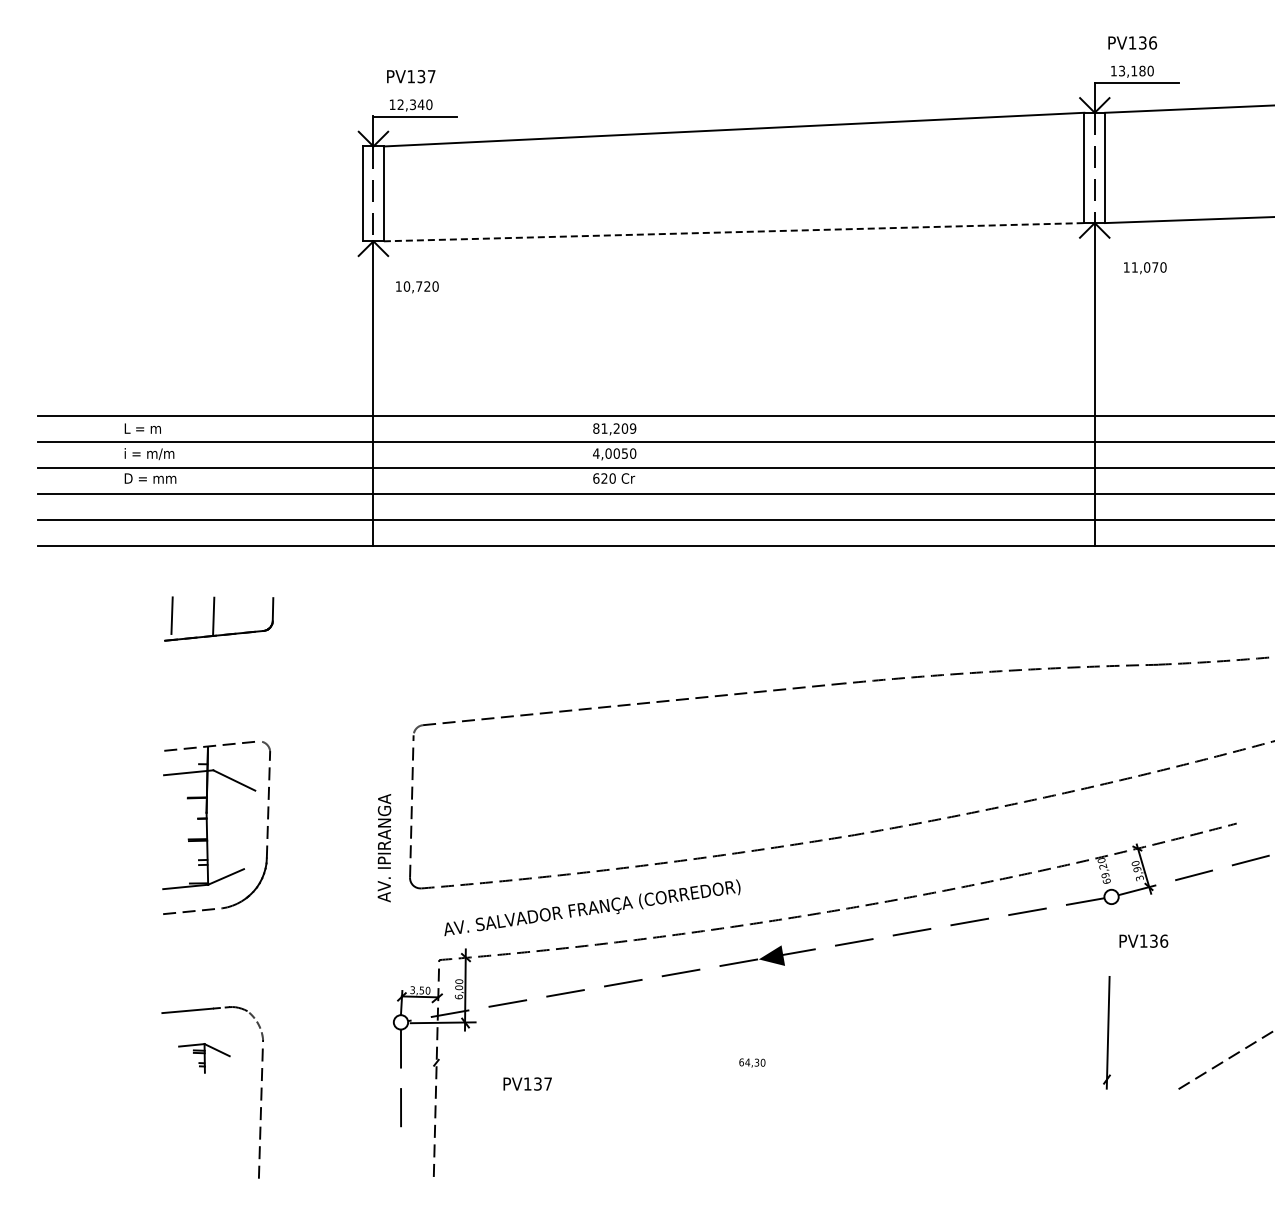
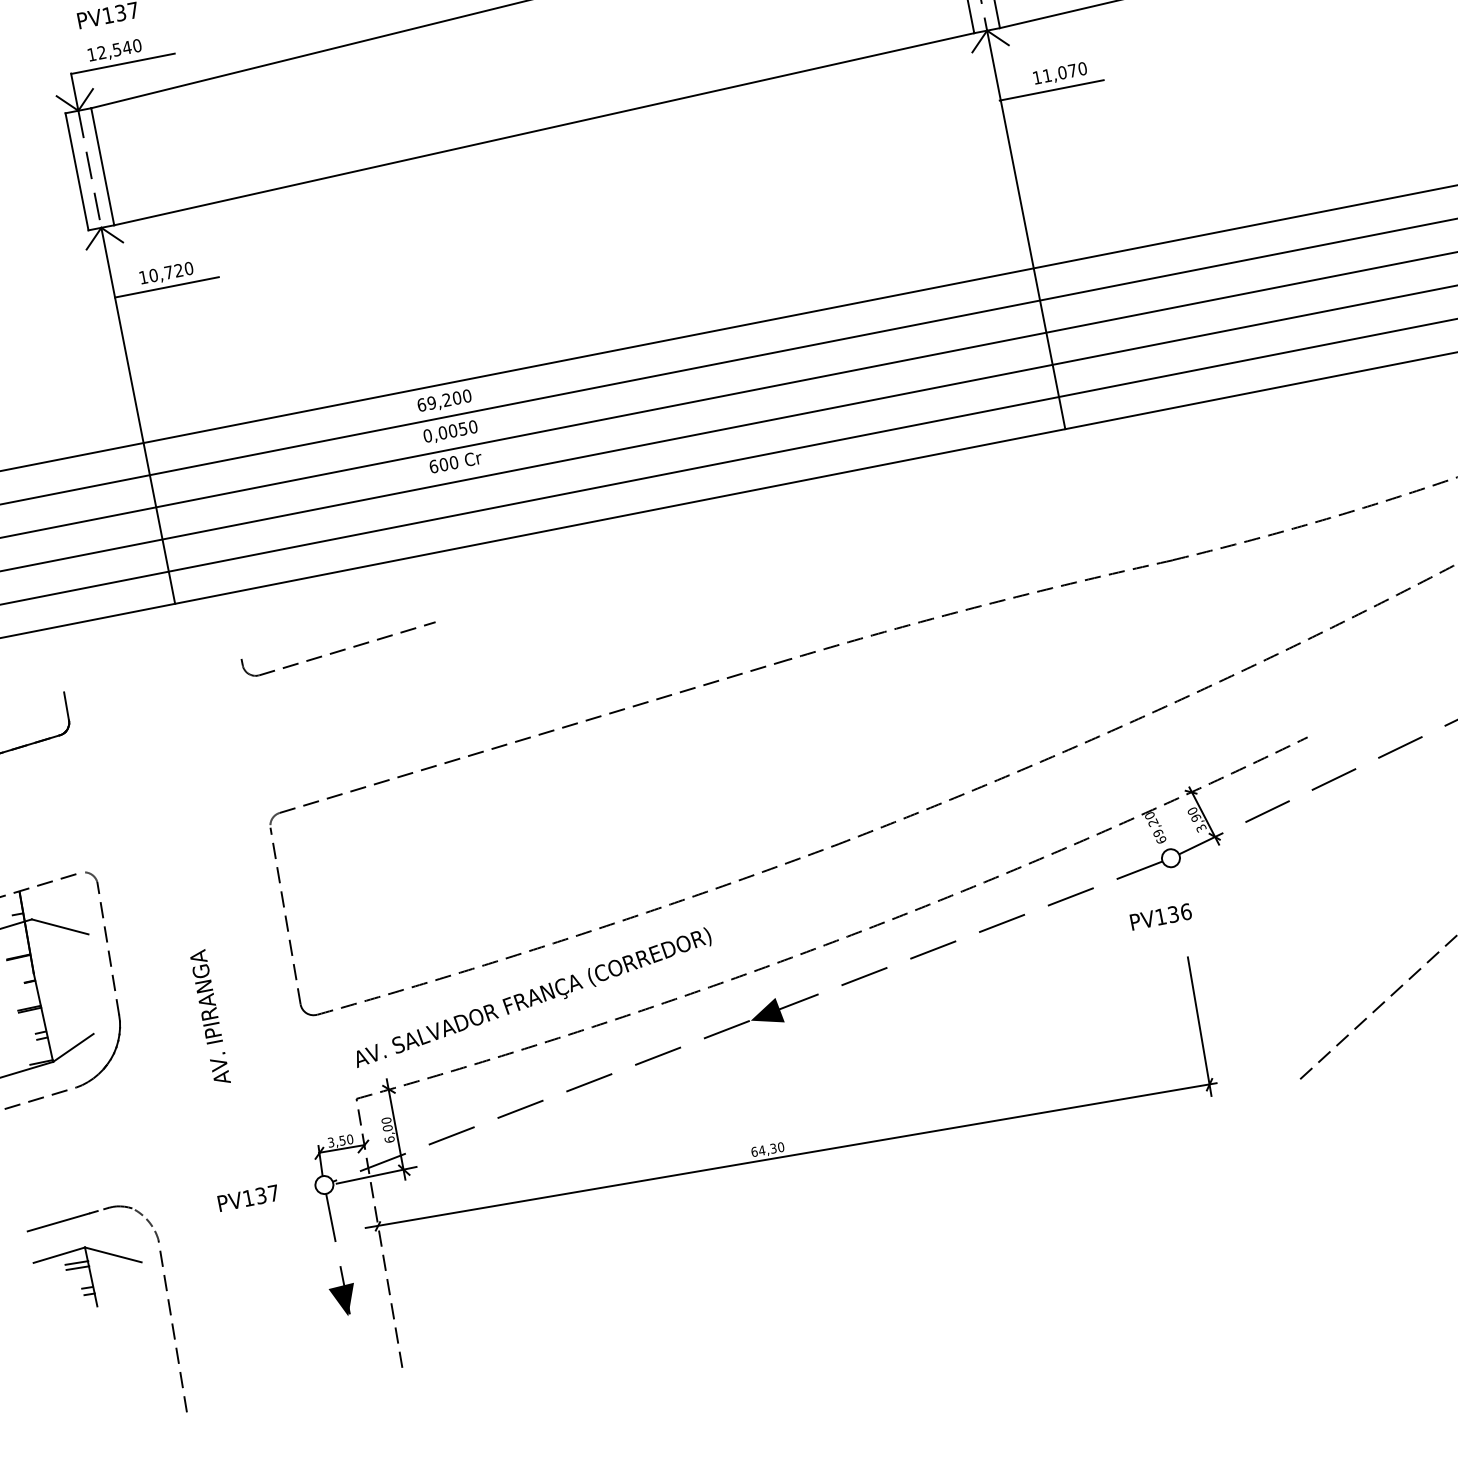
text: (412, 103) -> (116, 48), 12,340 -> 12,540
line: (734, 232) -> (544, 129), dashed -> solid
line: (1135, 279) -> (1051, 90), added
line: (415, 297) -> (166, 286), added
text: (614, 428) -> (444, 400), 81,209 -> 69,200
text: (596, 453) -> (427, 435), 4,0050 -> 0,0050
text: (604, 478) -> (443, 464), 620 -> 600
part: (494, 607) -> (339, 650), added
text: (384, 848) -> (210, 1017), moved
text: (1143, 940) -> (1160, 916), moved
part: (204, 1058) -> (90, 1277), size x1.67
line: (769, 1070) -> (790, 1155), added
text: (527, 1083) -> (248, 1197), moved
fill: (398, 1115) -> (343, 1300), added

